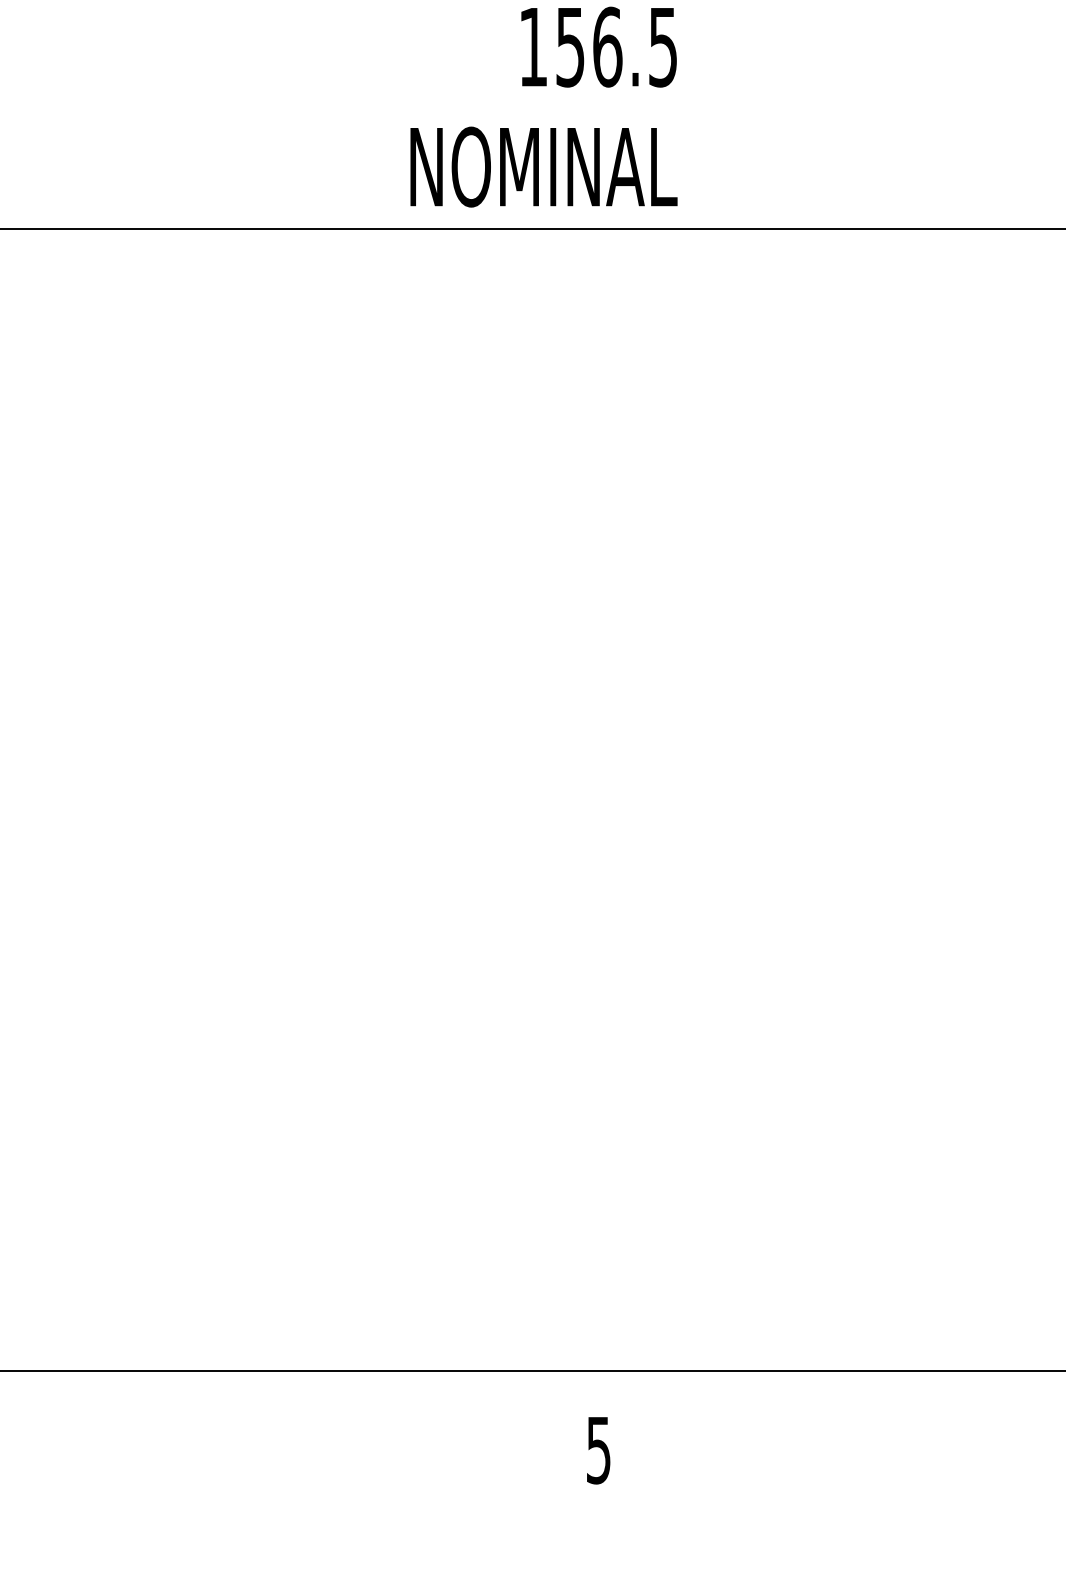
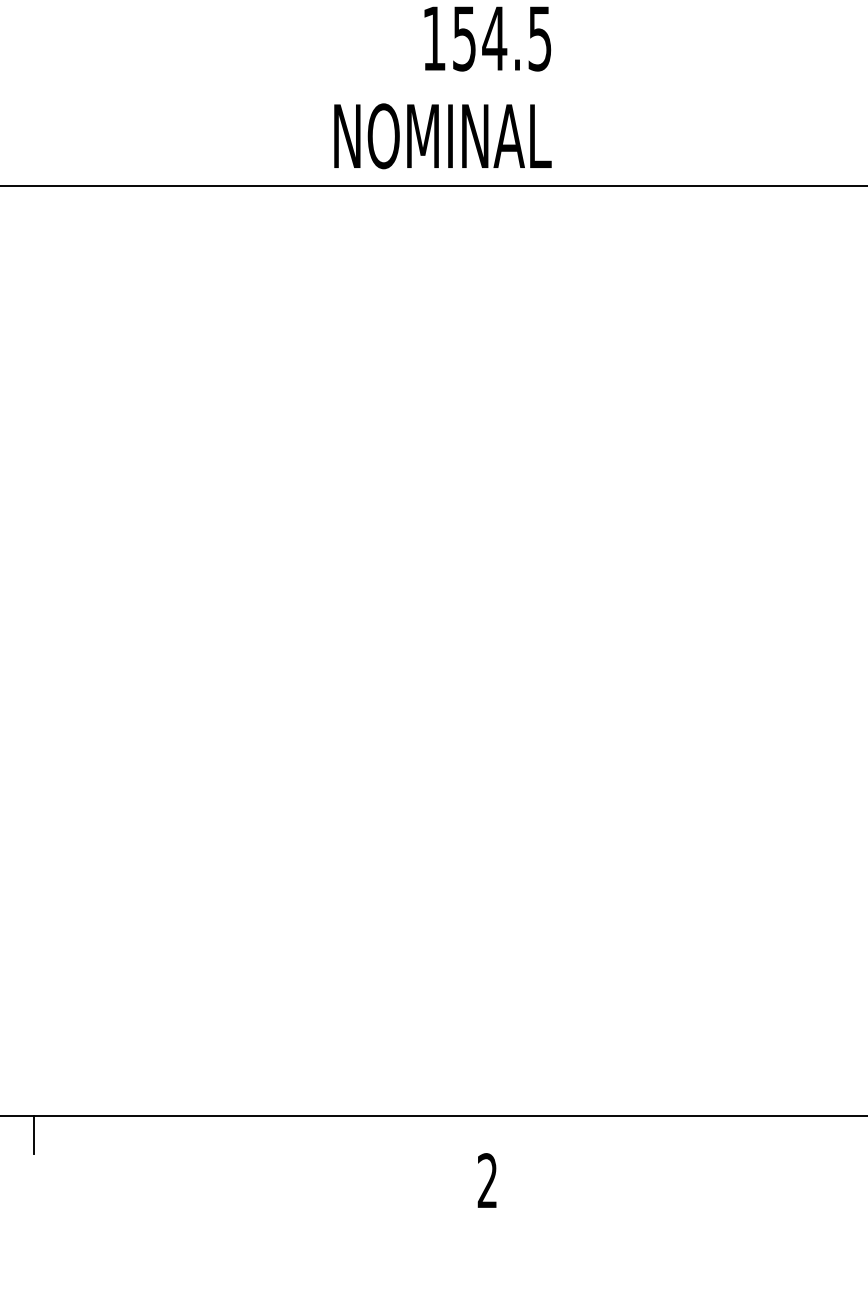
text: (607, 46) -> (494, 38), 156.5 -> 154.5
line: (42, 1393) -> (34, 1134), added
text: (598, 1450) -> (487, 1181), 5 -> 2

